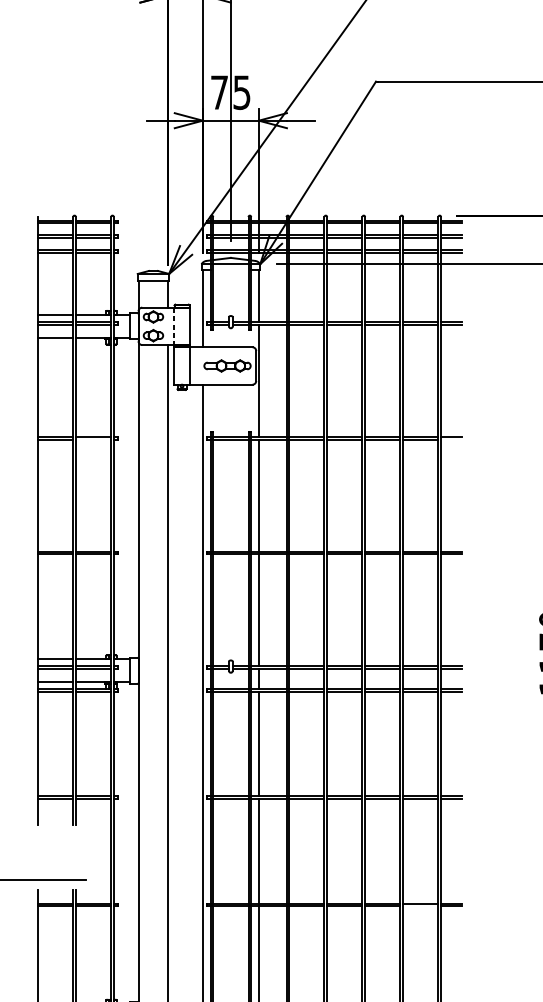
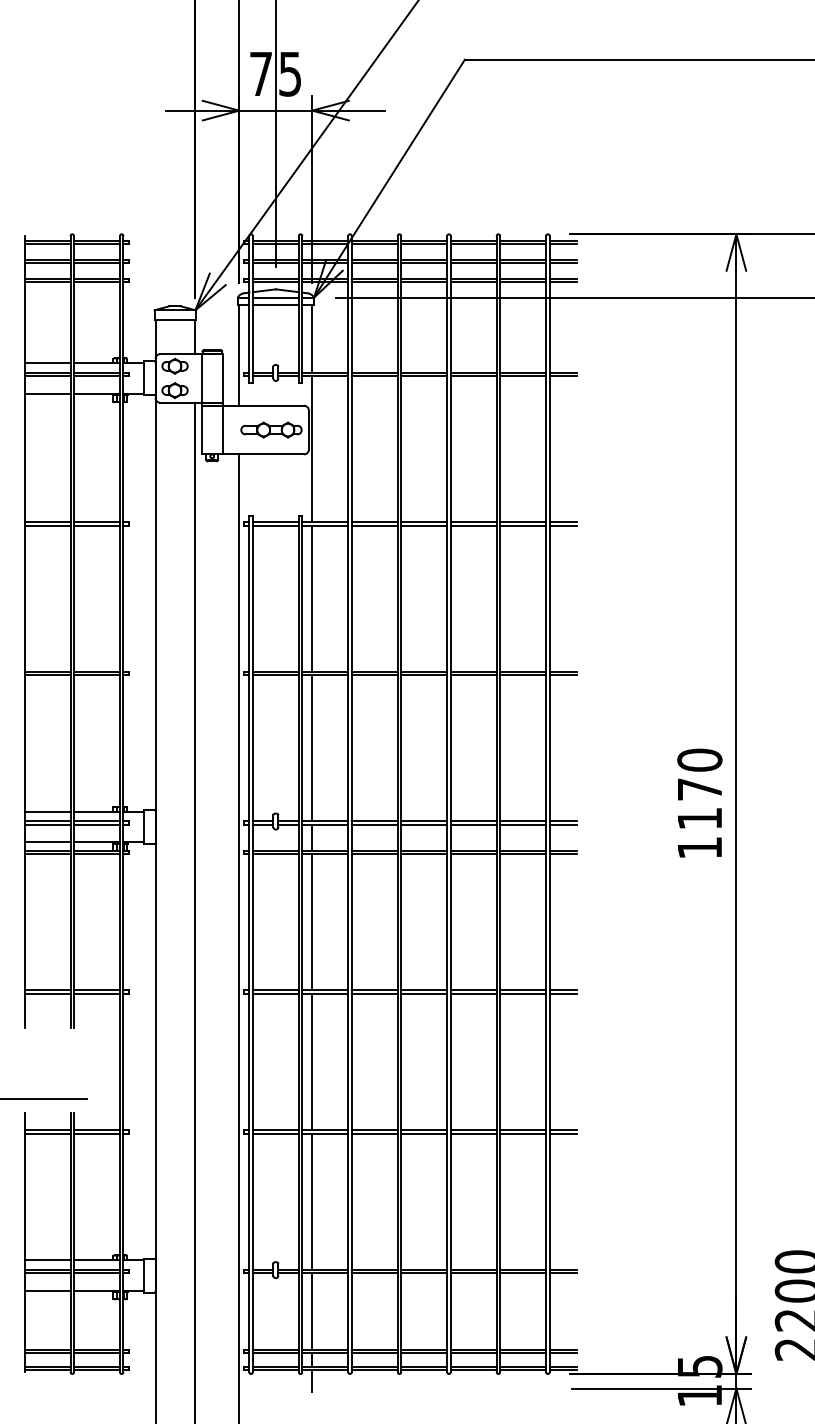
line: (230, 270) -> (275, 305), added
line: (173, 326) -> (201, 378), dashed -> solid
line: (93, 439) -> (96, 525), added
line: (450, 439) -> (562, 525), added
line: (421, 906) -> (523, 1133), added

